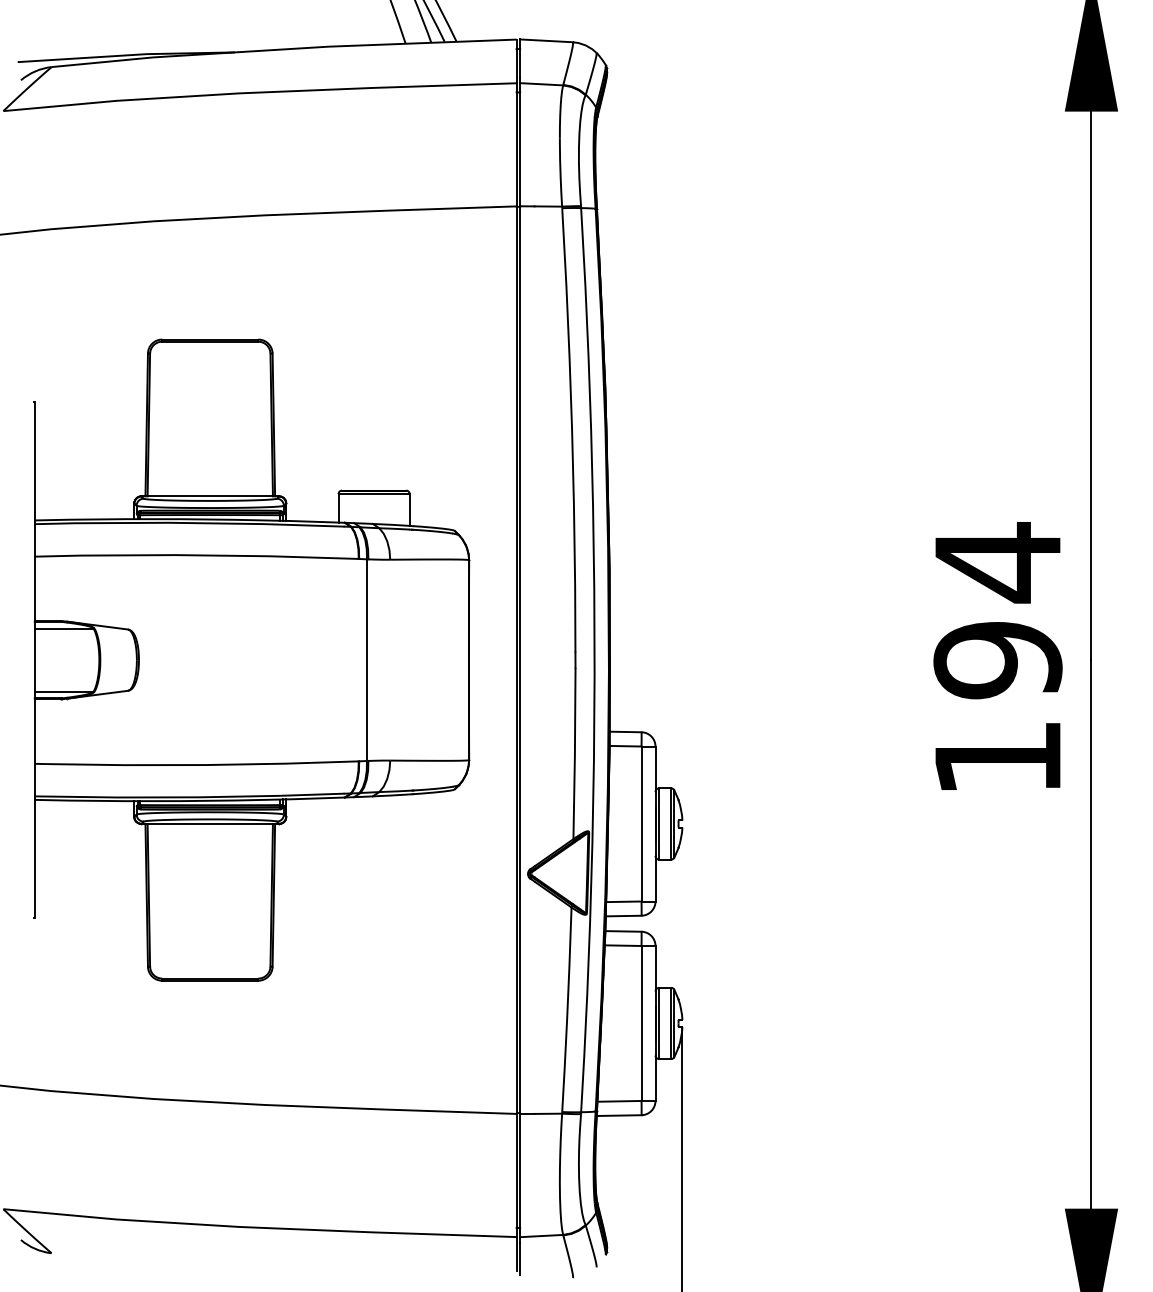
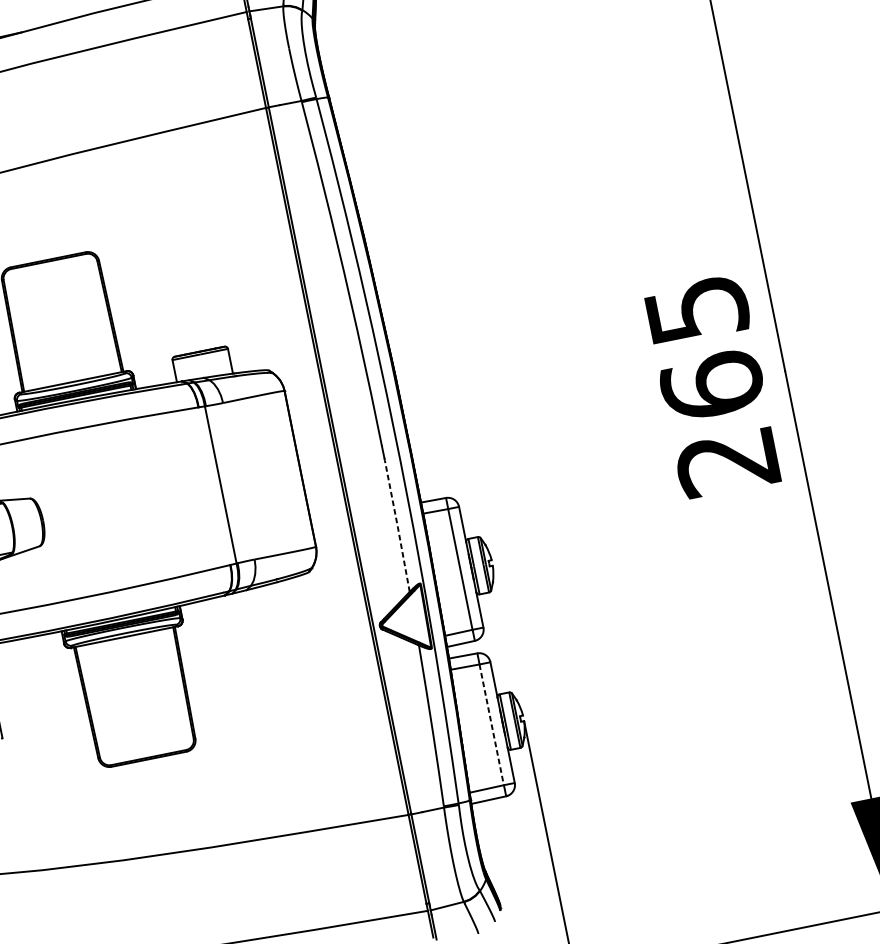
text: (997, 658) -> (711, 384), 194 -> 265
line: (574, 753) -> (397, 525), solid -> dashed
line: (641, 1023) -> (491, 724), solid -> dashed

